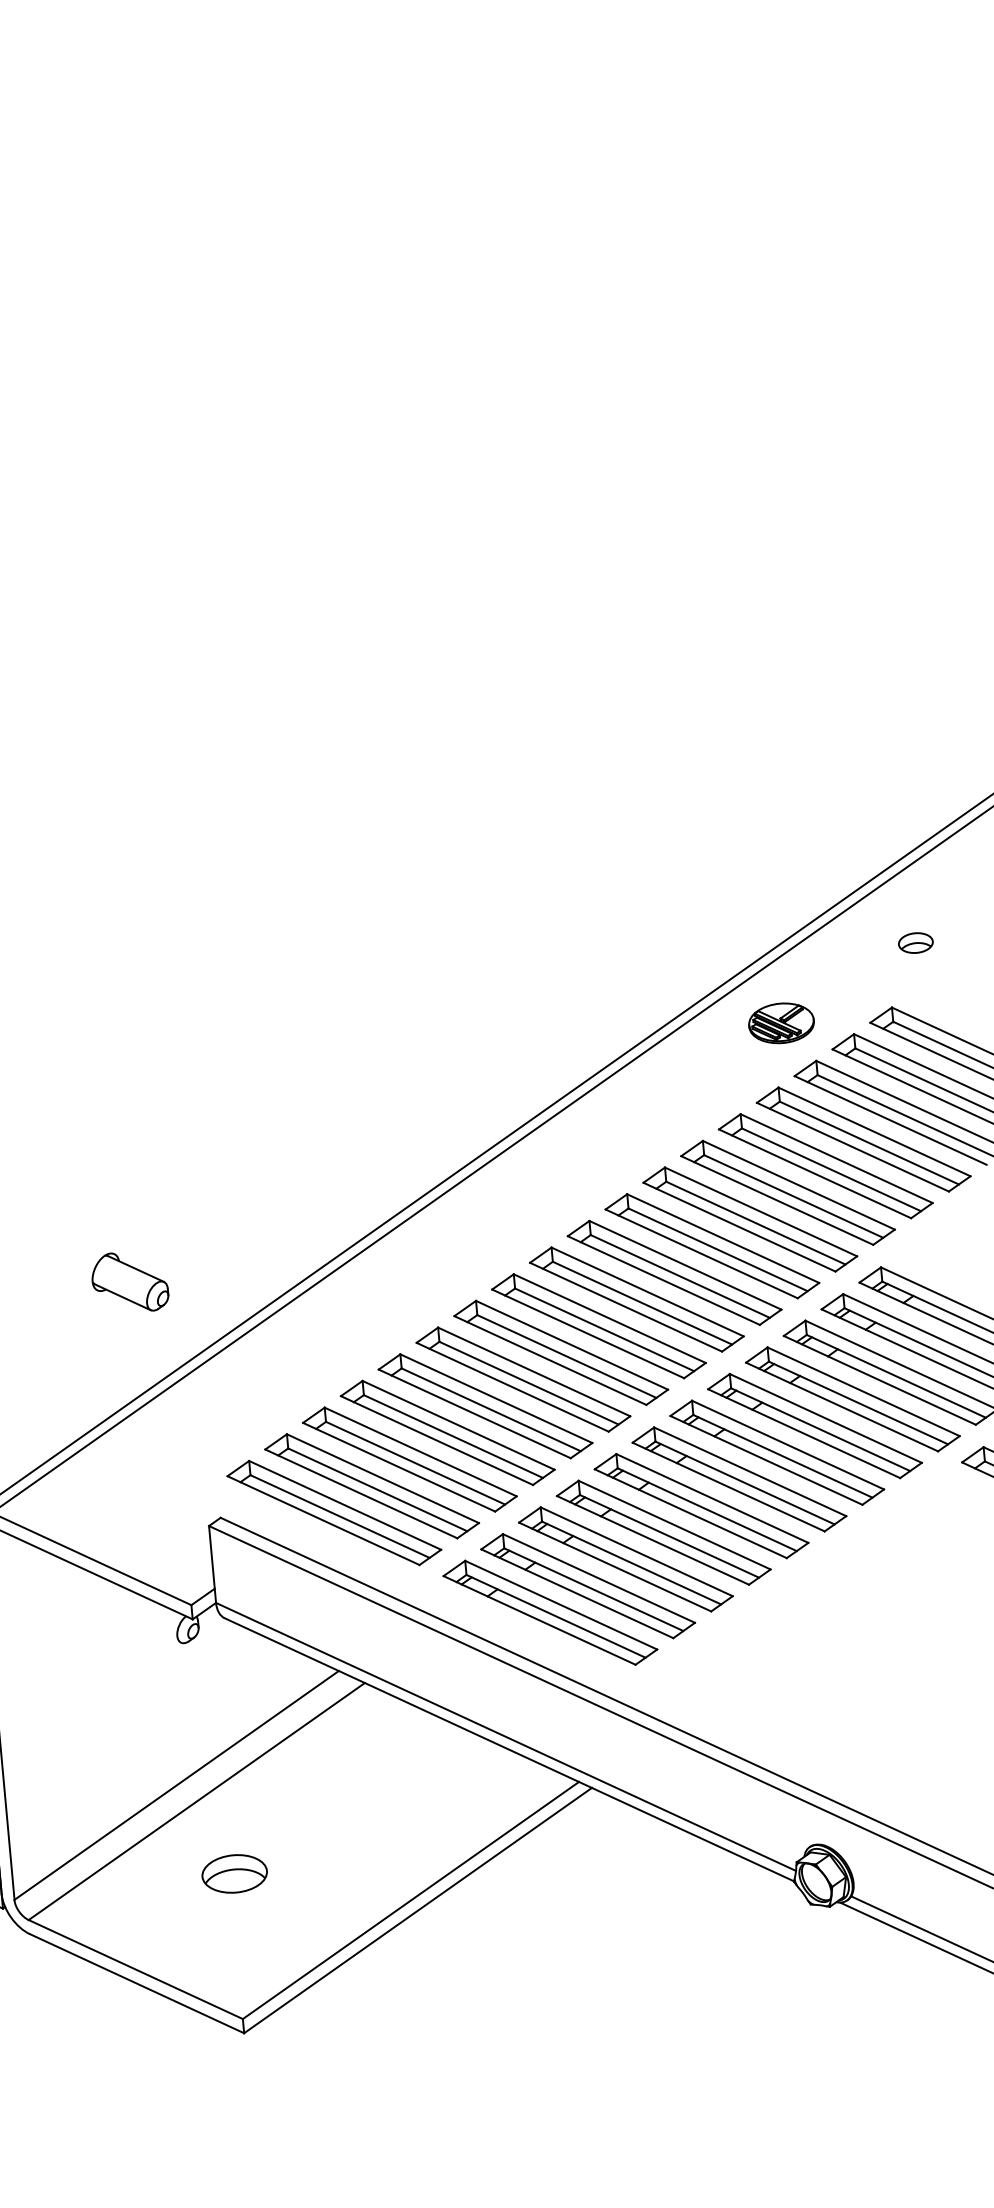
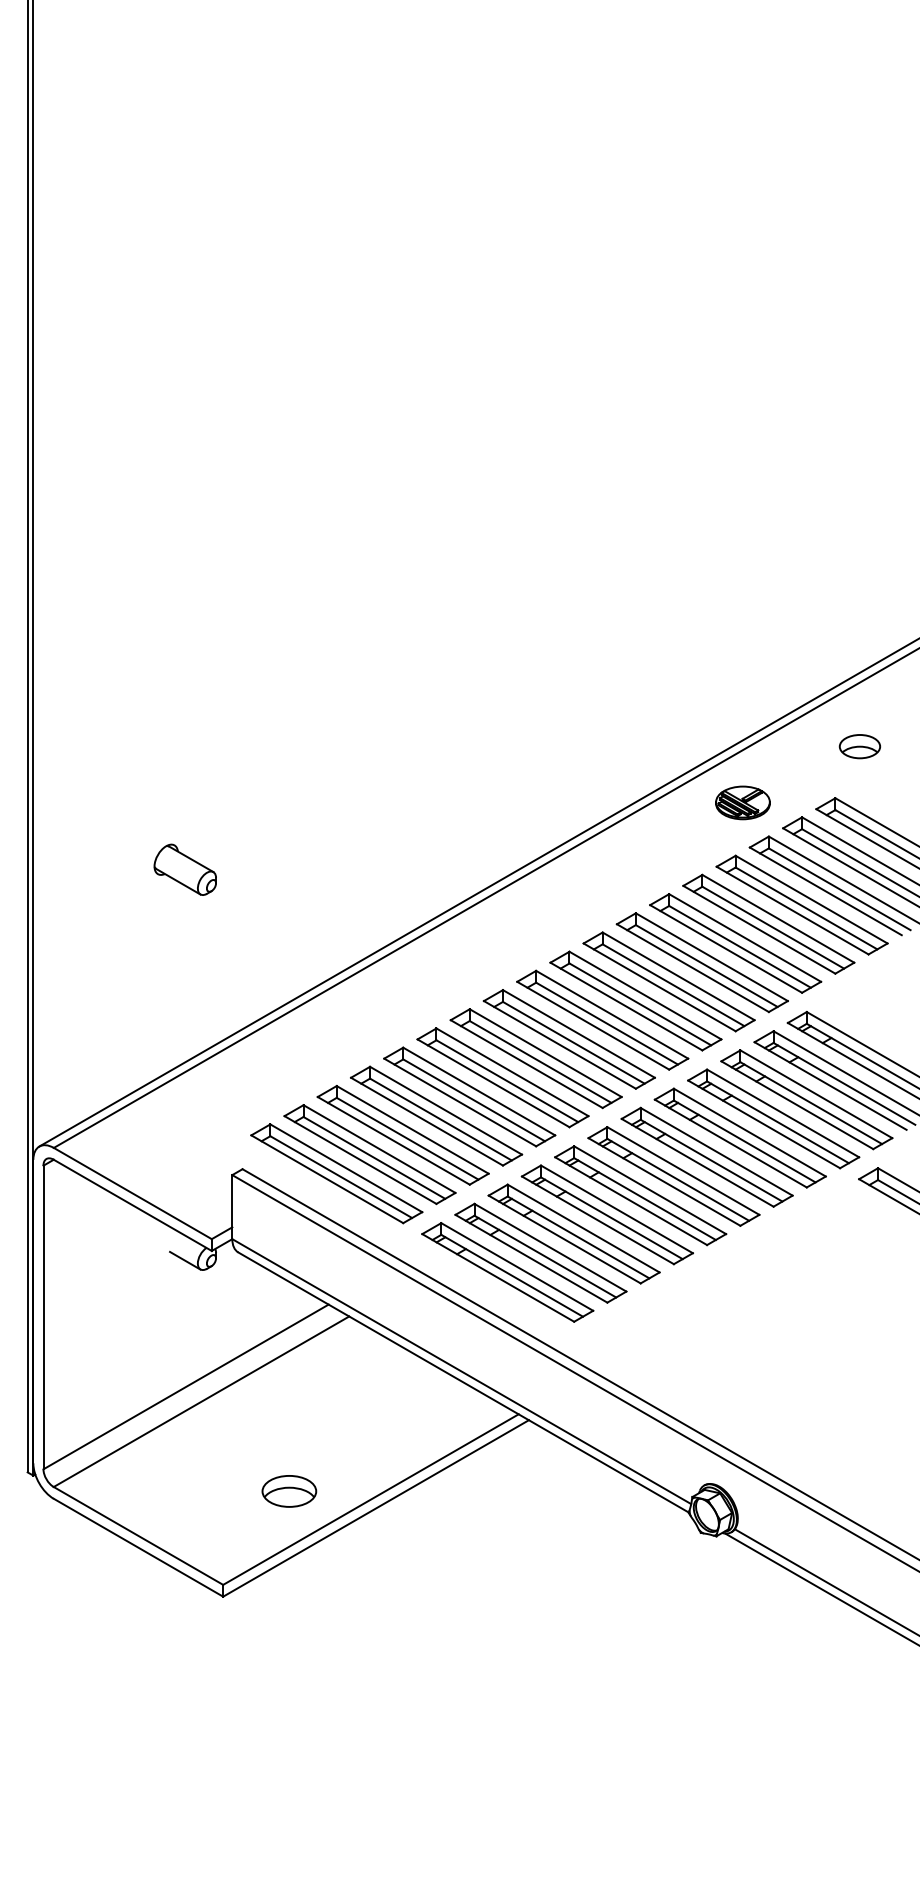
part: (915, 942) -> (859, 746), size x1.43
part: (128, 1281) -> (184, 869), moved
line: (162, 1633) -> (185, 1260), added
part: (234, 1874) -> (289, 1491), moved

